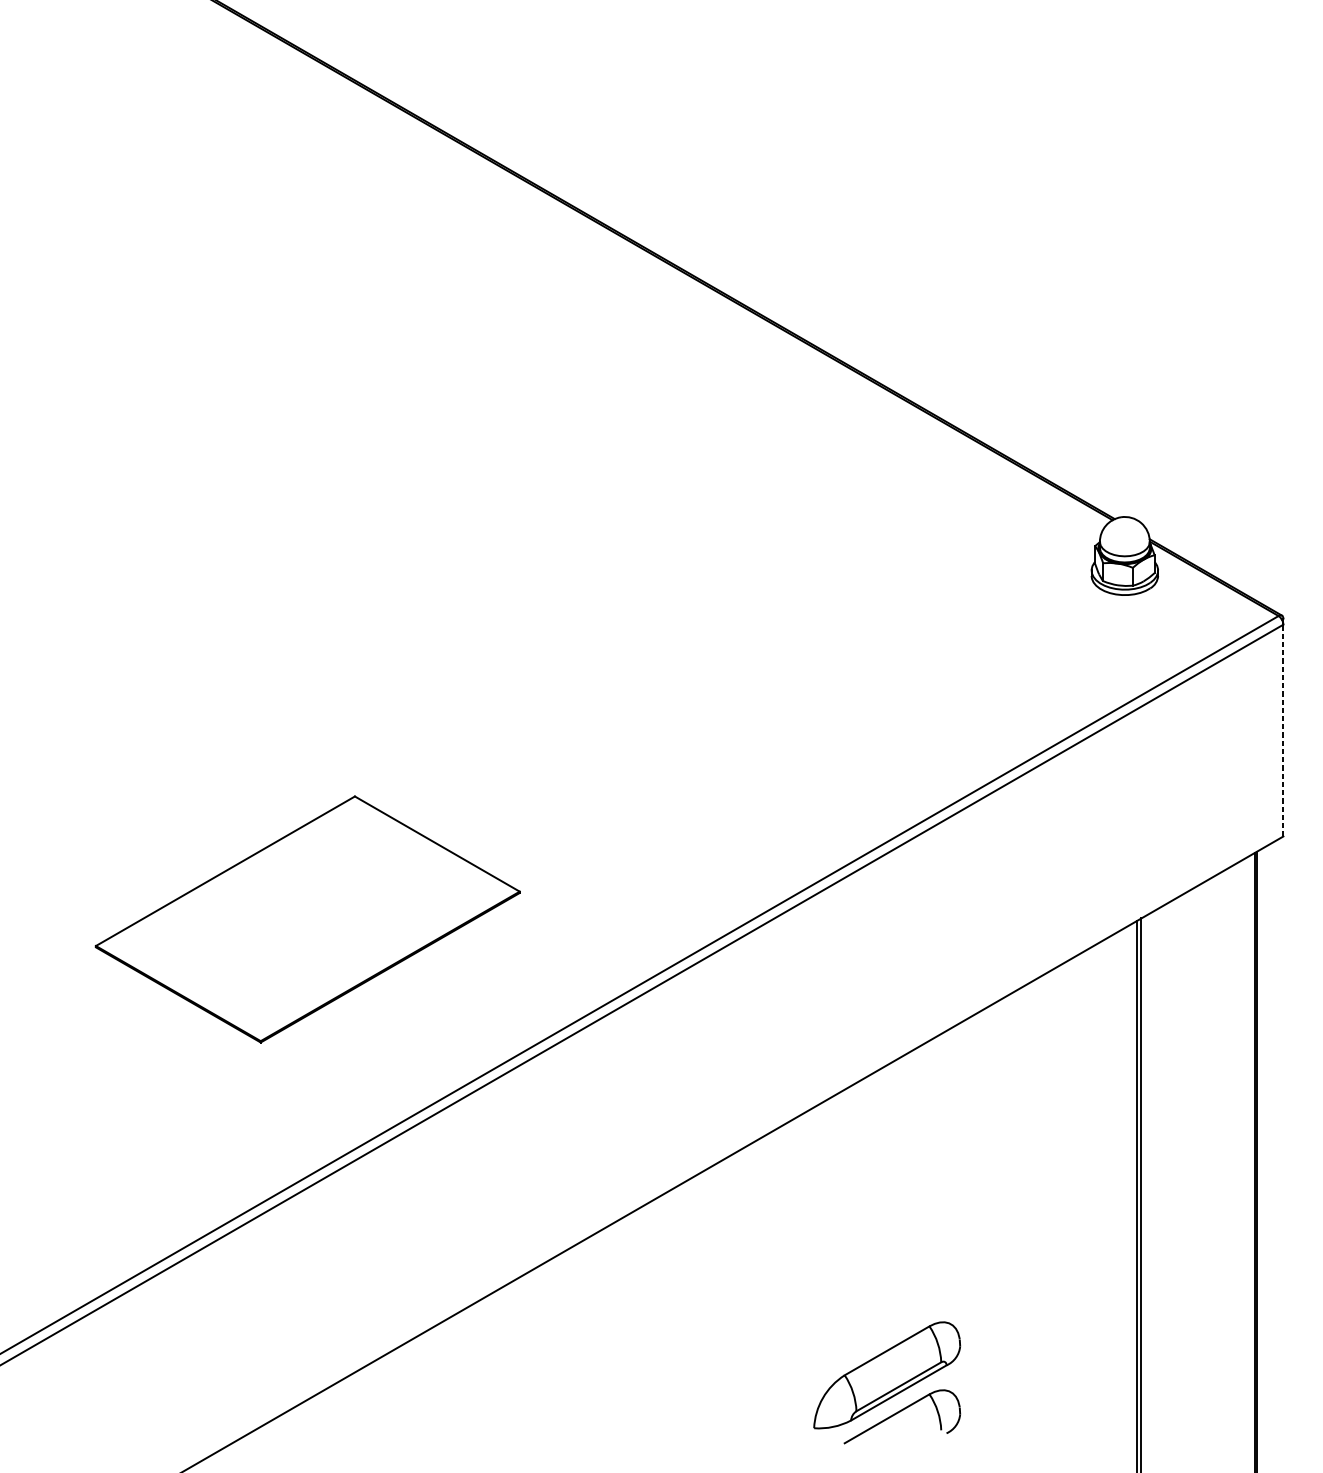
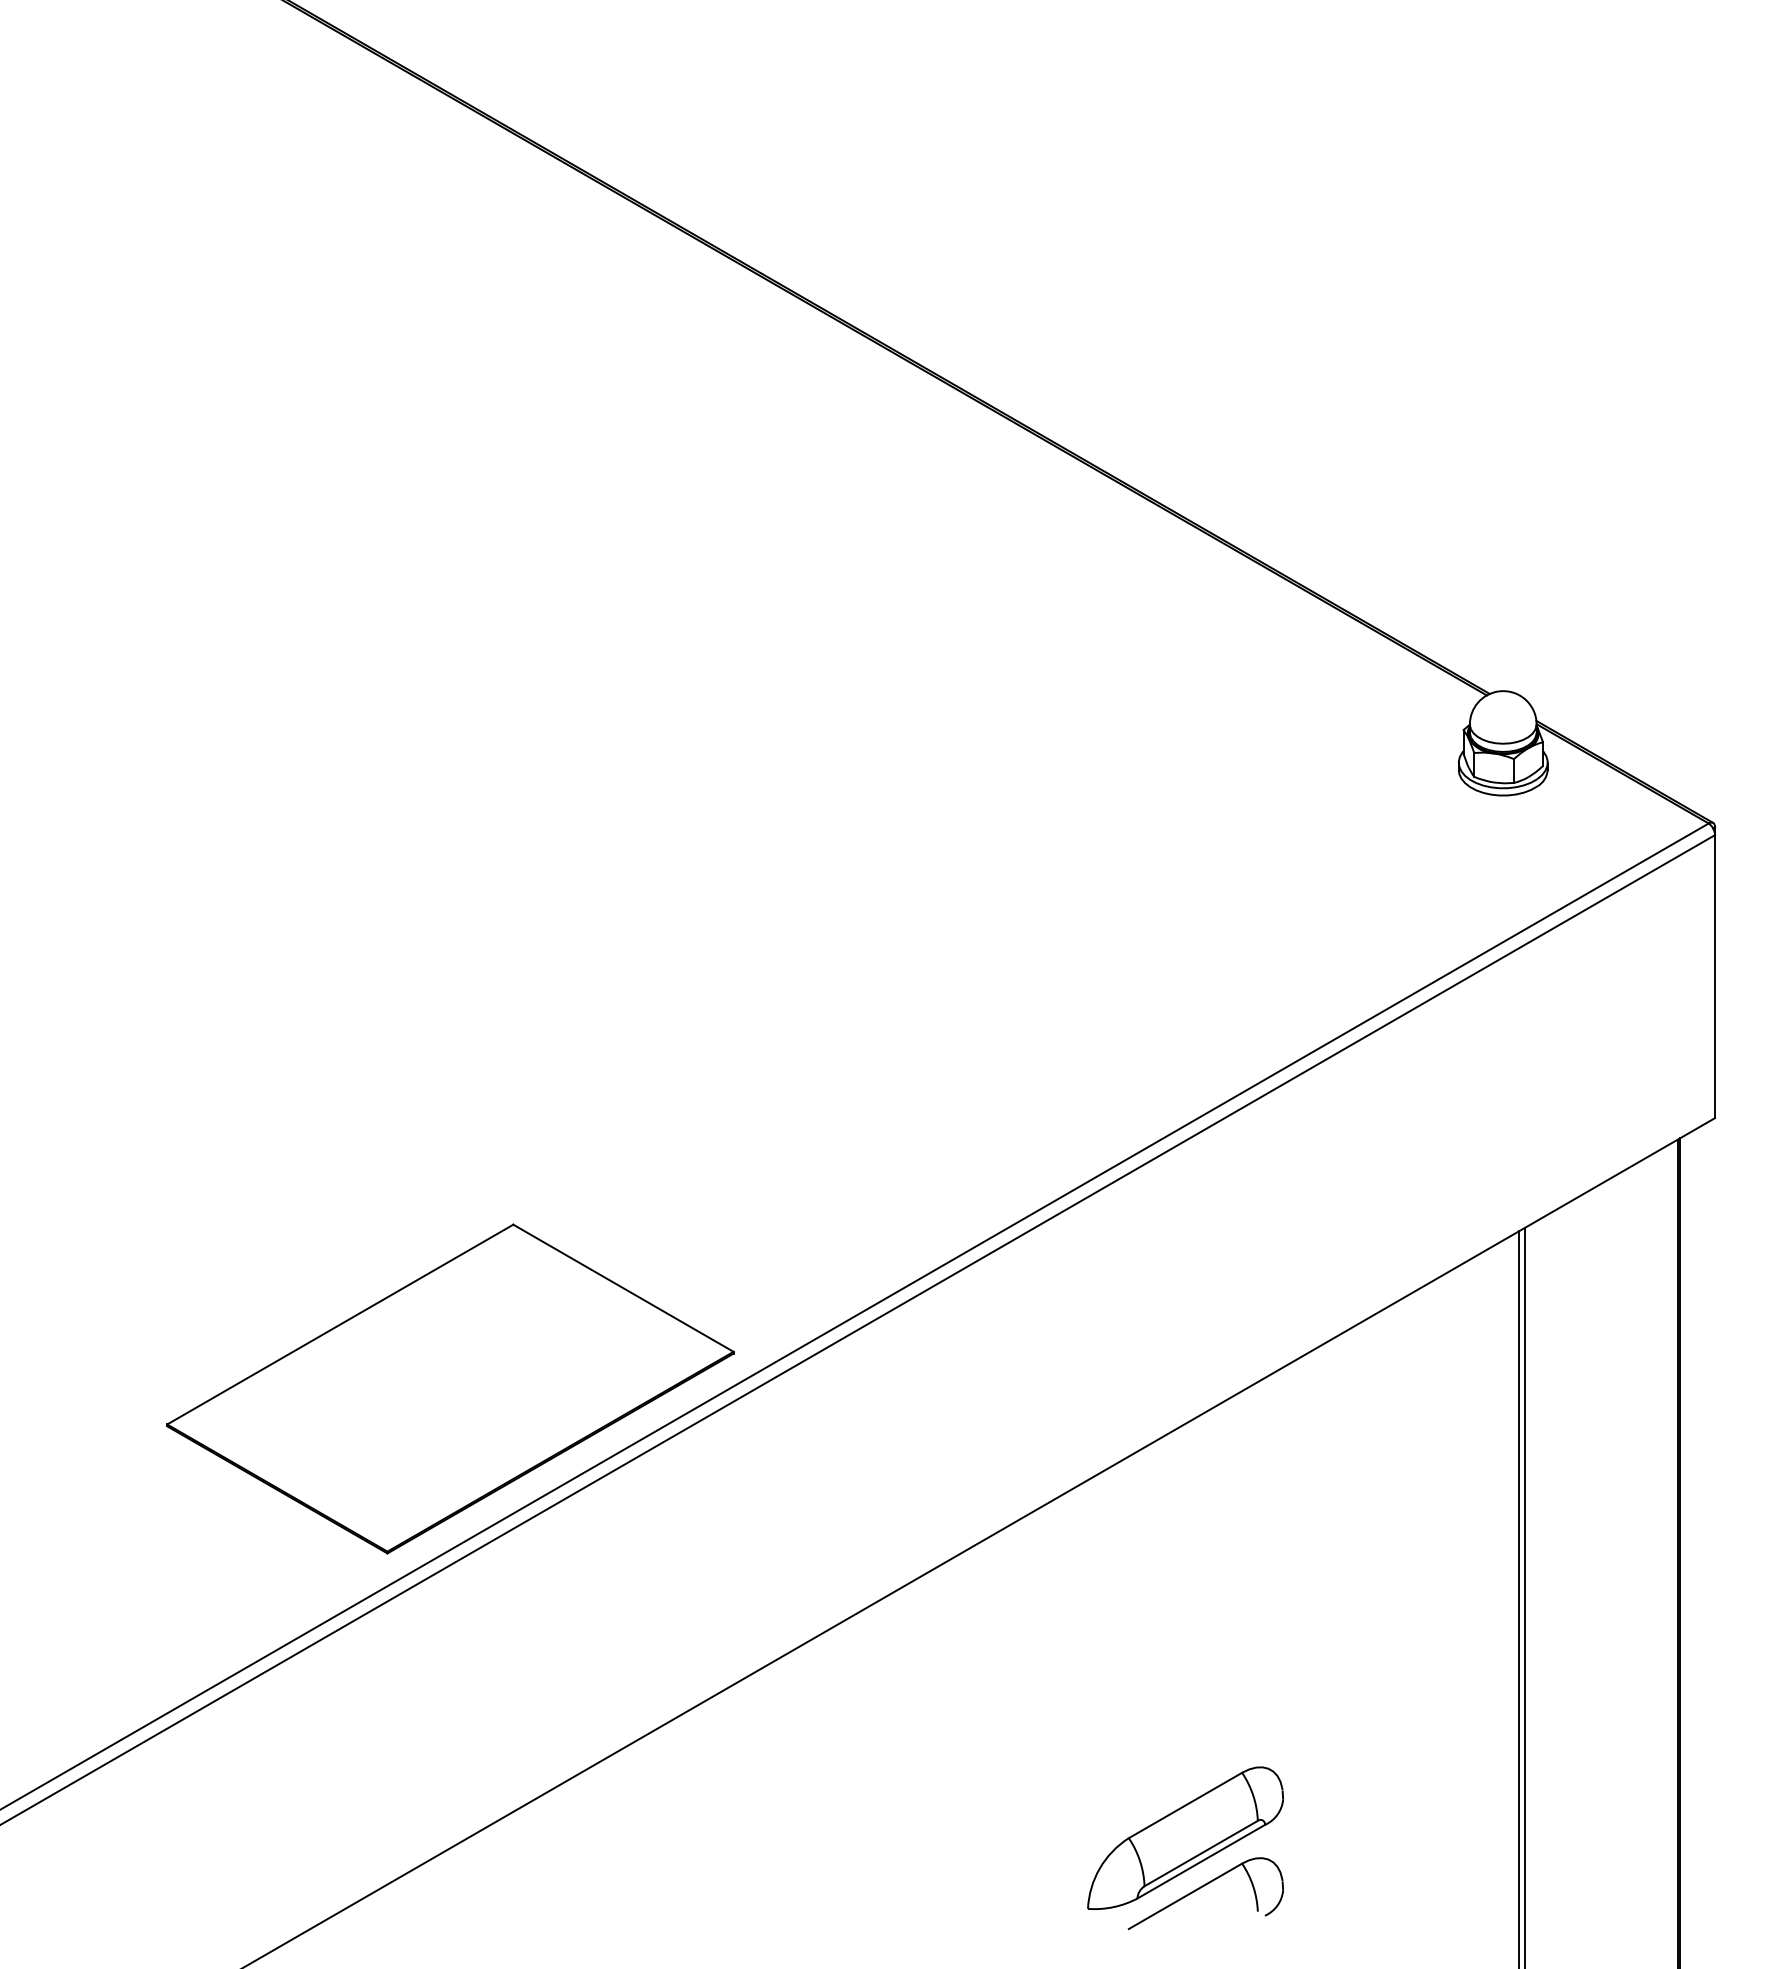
line: (1283, 730) -> (1715, 976), dashed -> solid
part: (307, 919) -> (450, 1388), moved

